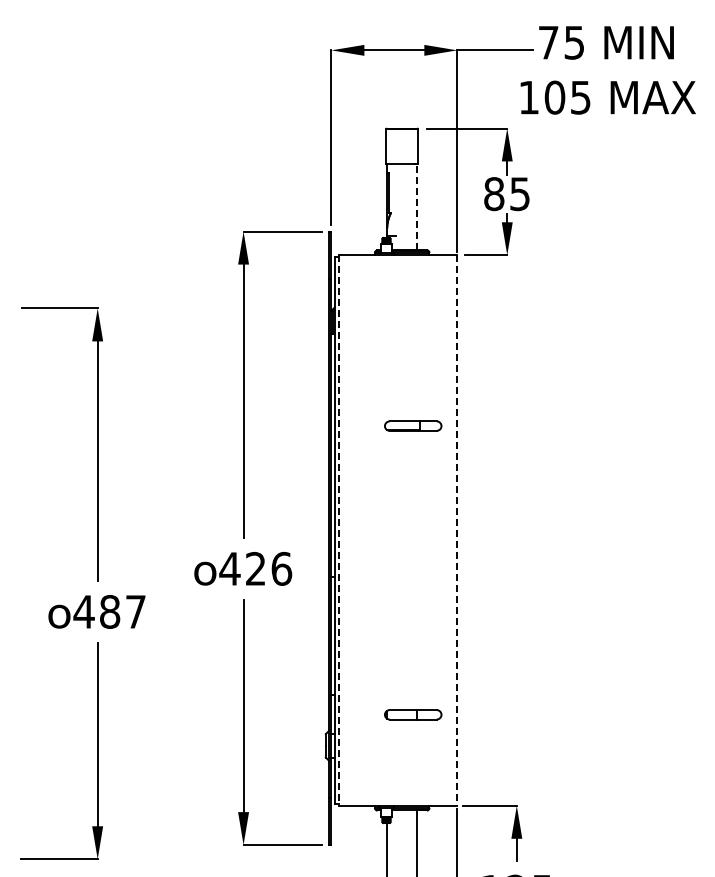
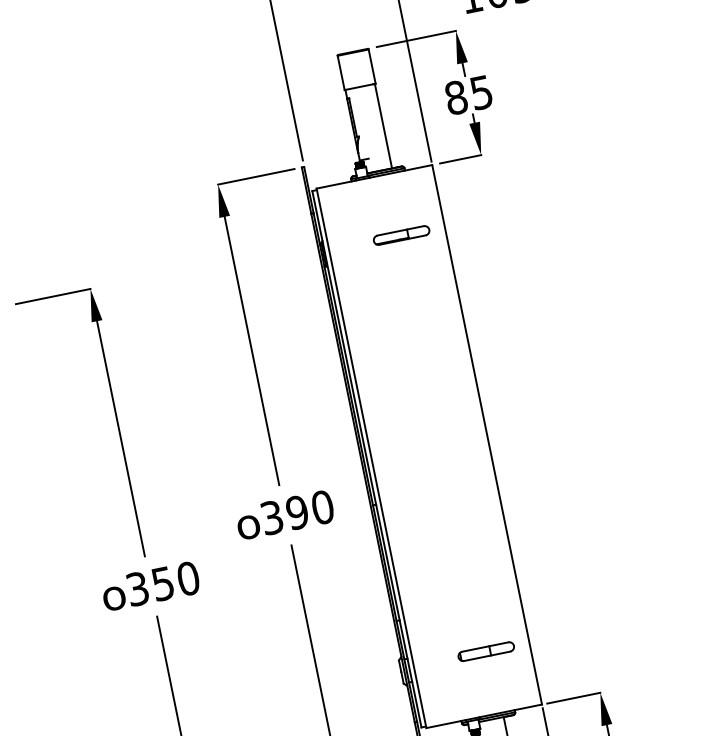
line: (417, 206) -> (383, 125), dashed -> solid
part: (413, 425) -> (401, 234), moved
line: (339, 530) -> (371, 458), dashed -> solid
line: (457, 530) -> (487, 434), dashed -> solid
text: (255, 568) -> (296, 512), 426 -> 390
text: (109, 611) -> (162, 583), 487 -> 350
part: (413, 714) -> (486, 651), moved

